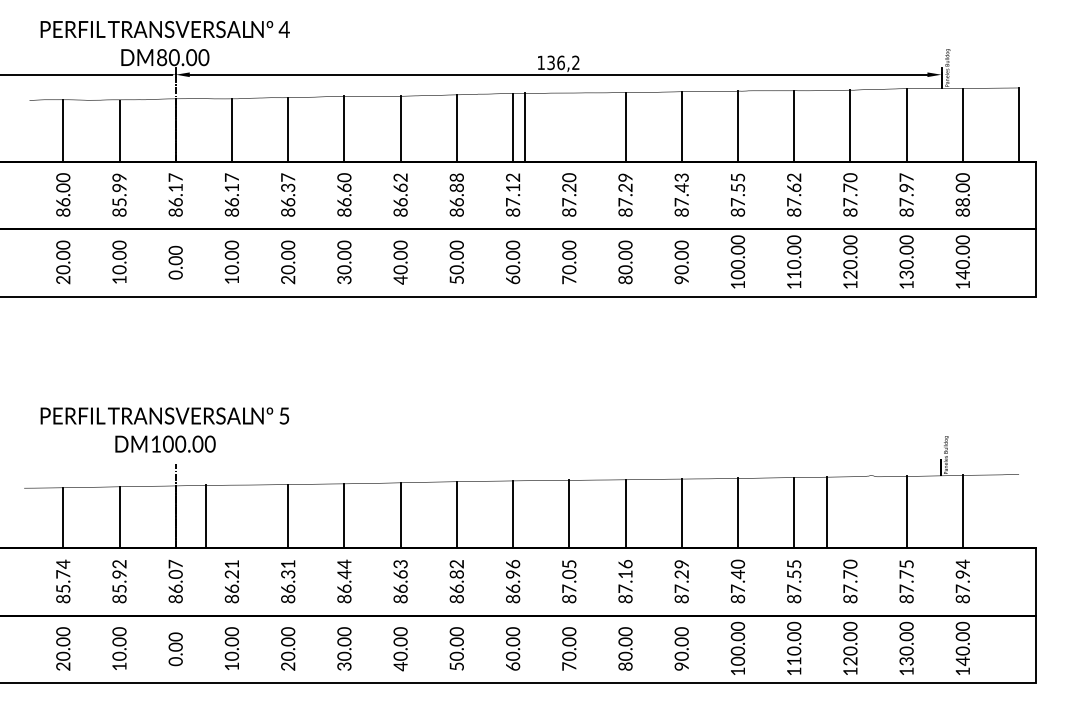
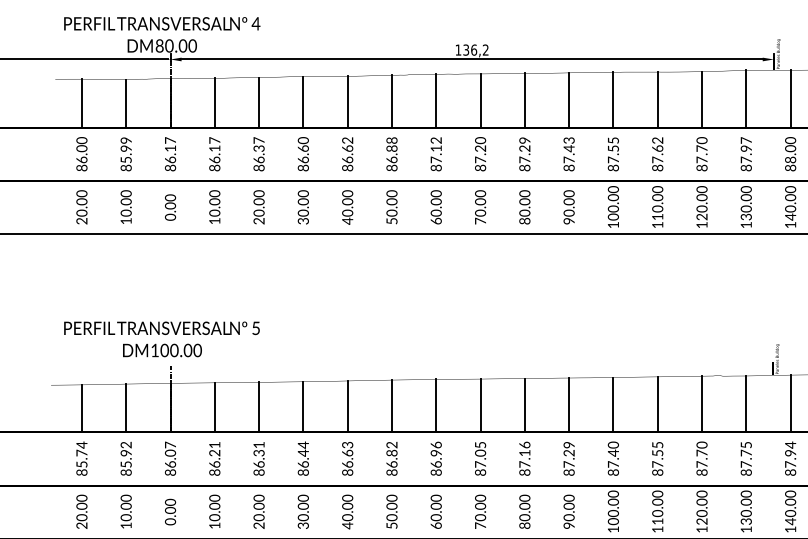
line: (525, 127) -> (480, 101), moved
line: (827, 512) -> (702, 404), moved
line: (205, 516) -> (214, 407), moved

